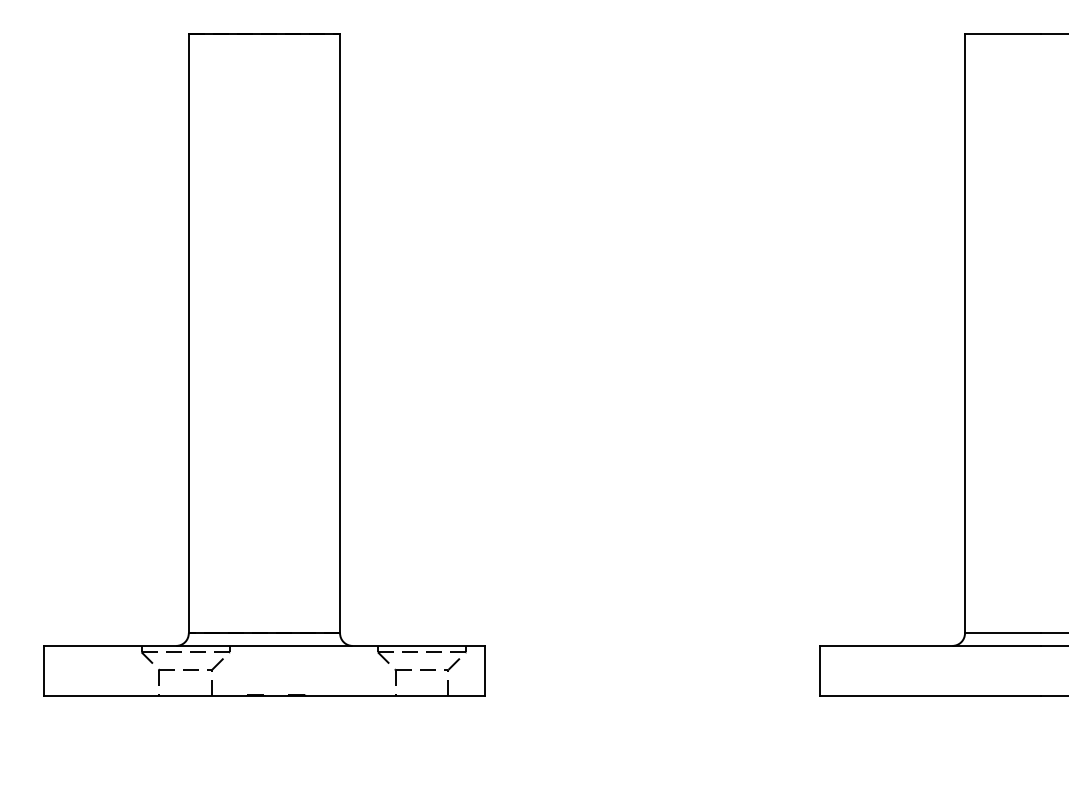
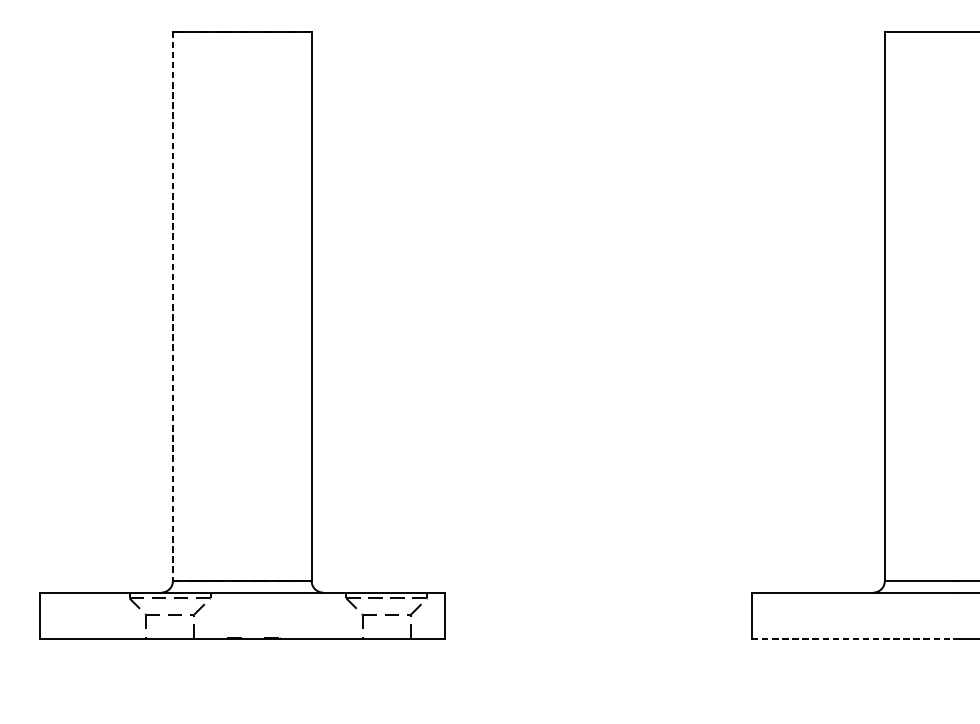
line: (188, 334) -> (172, 306), solid -> dashed
line: (930, 696) -> (853, 638), solid -> dashed

